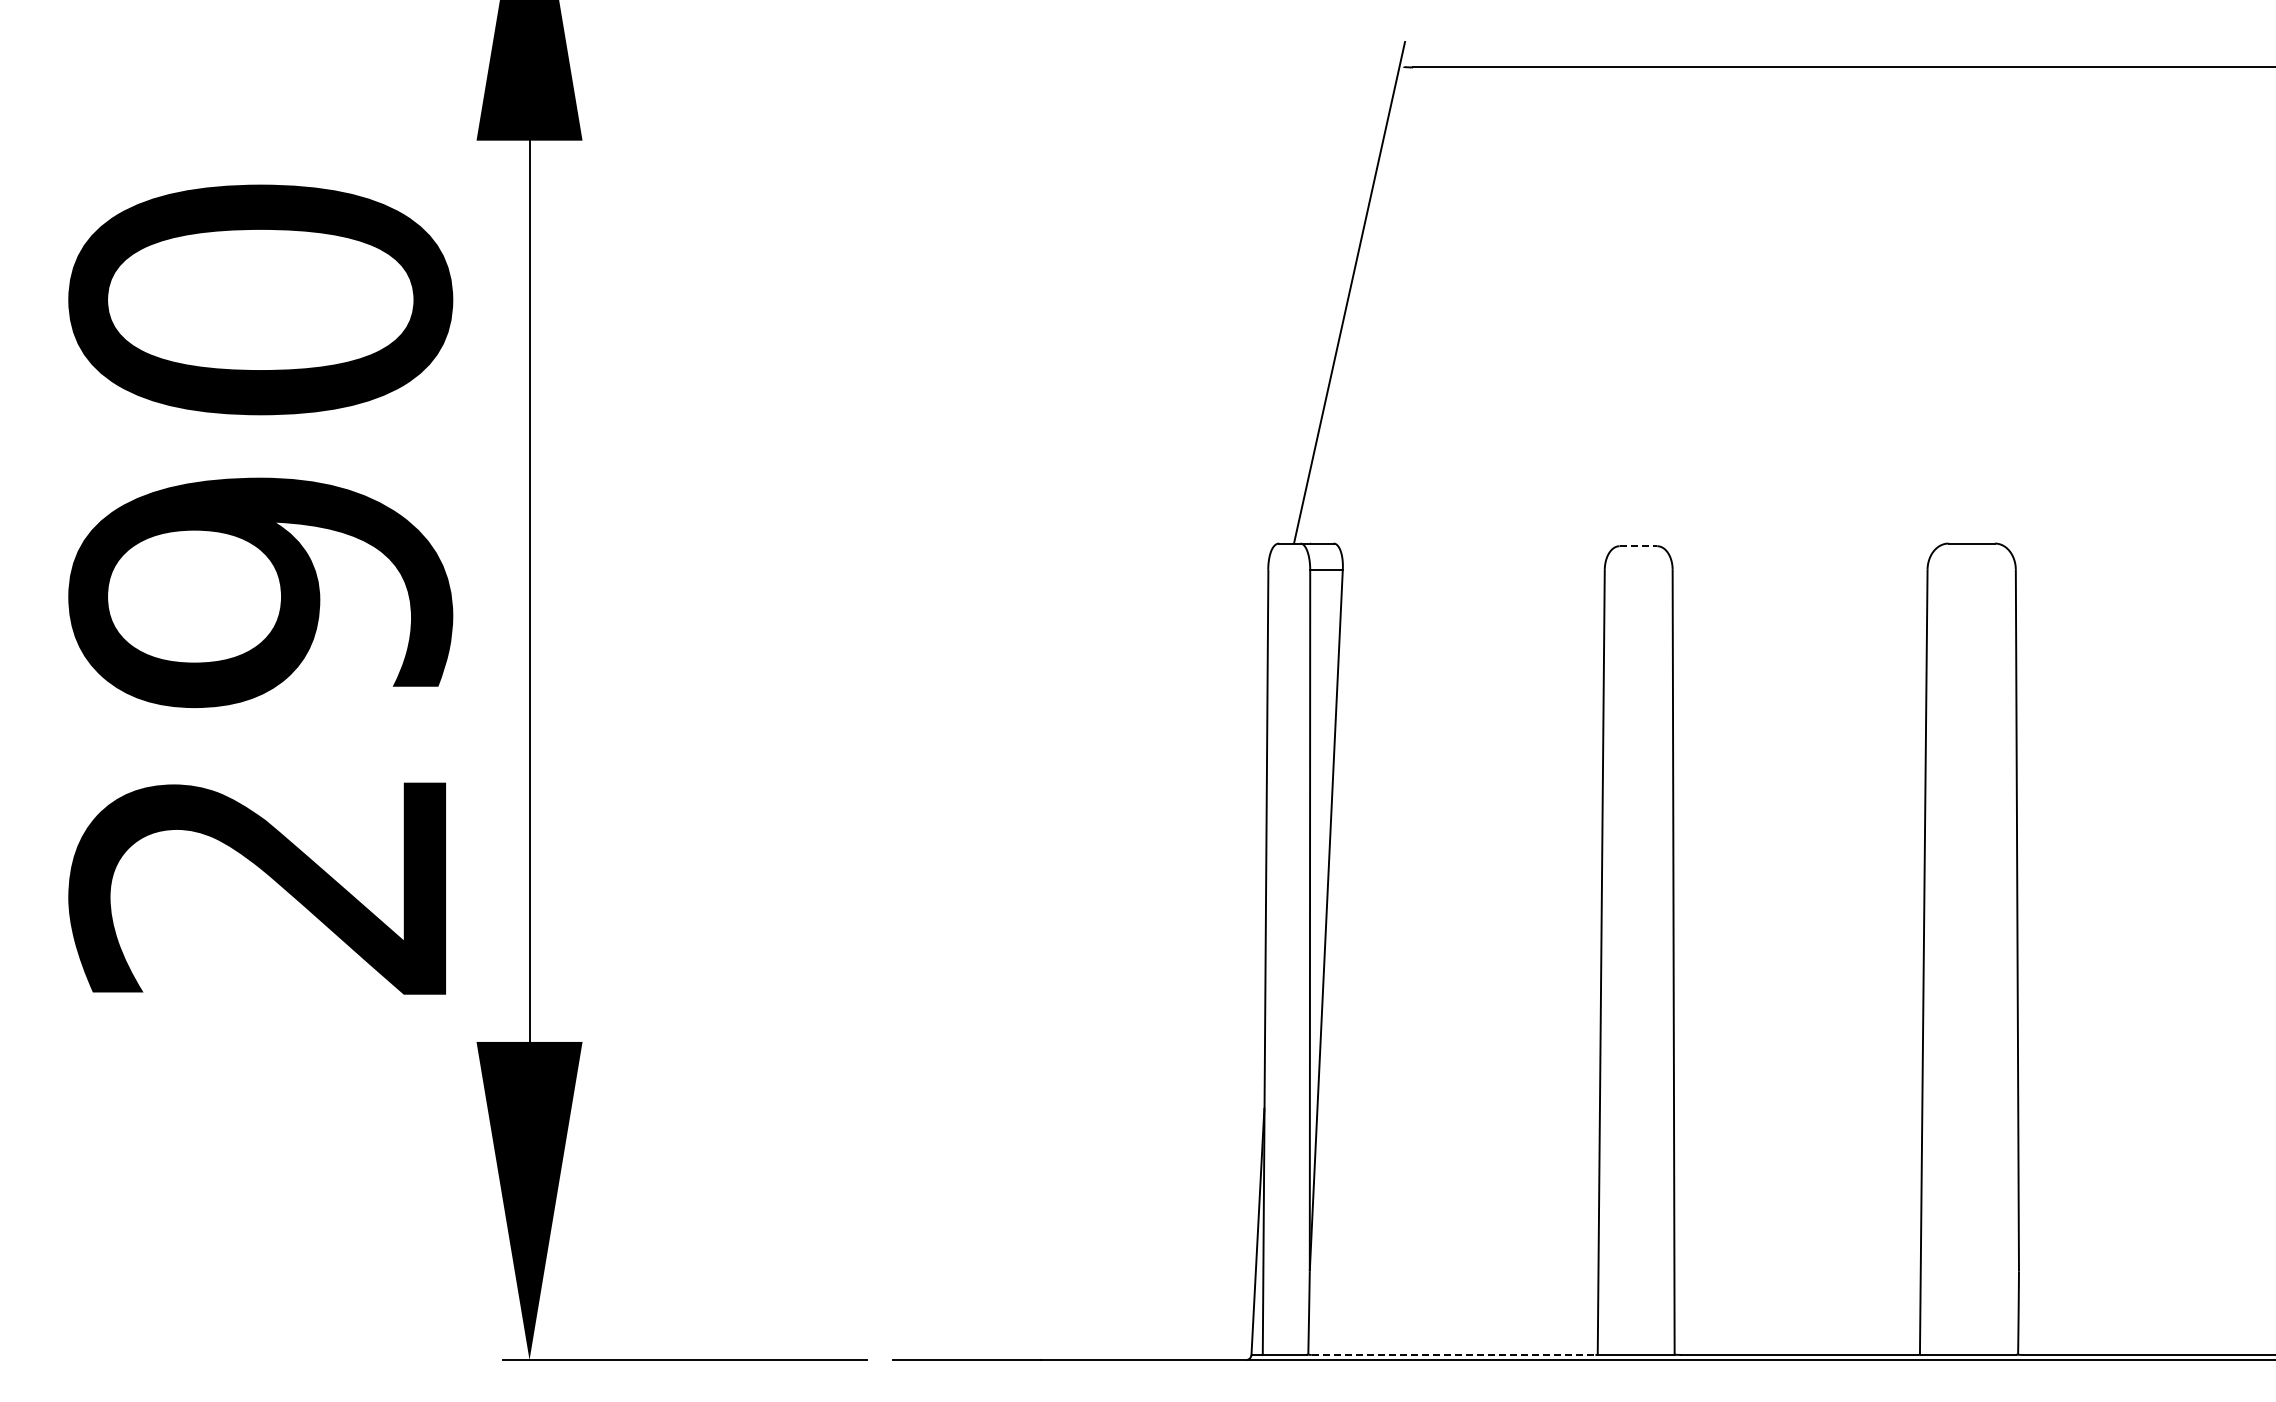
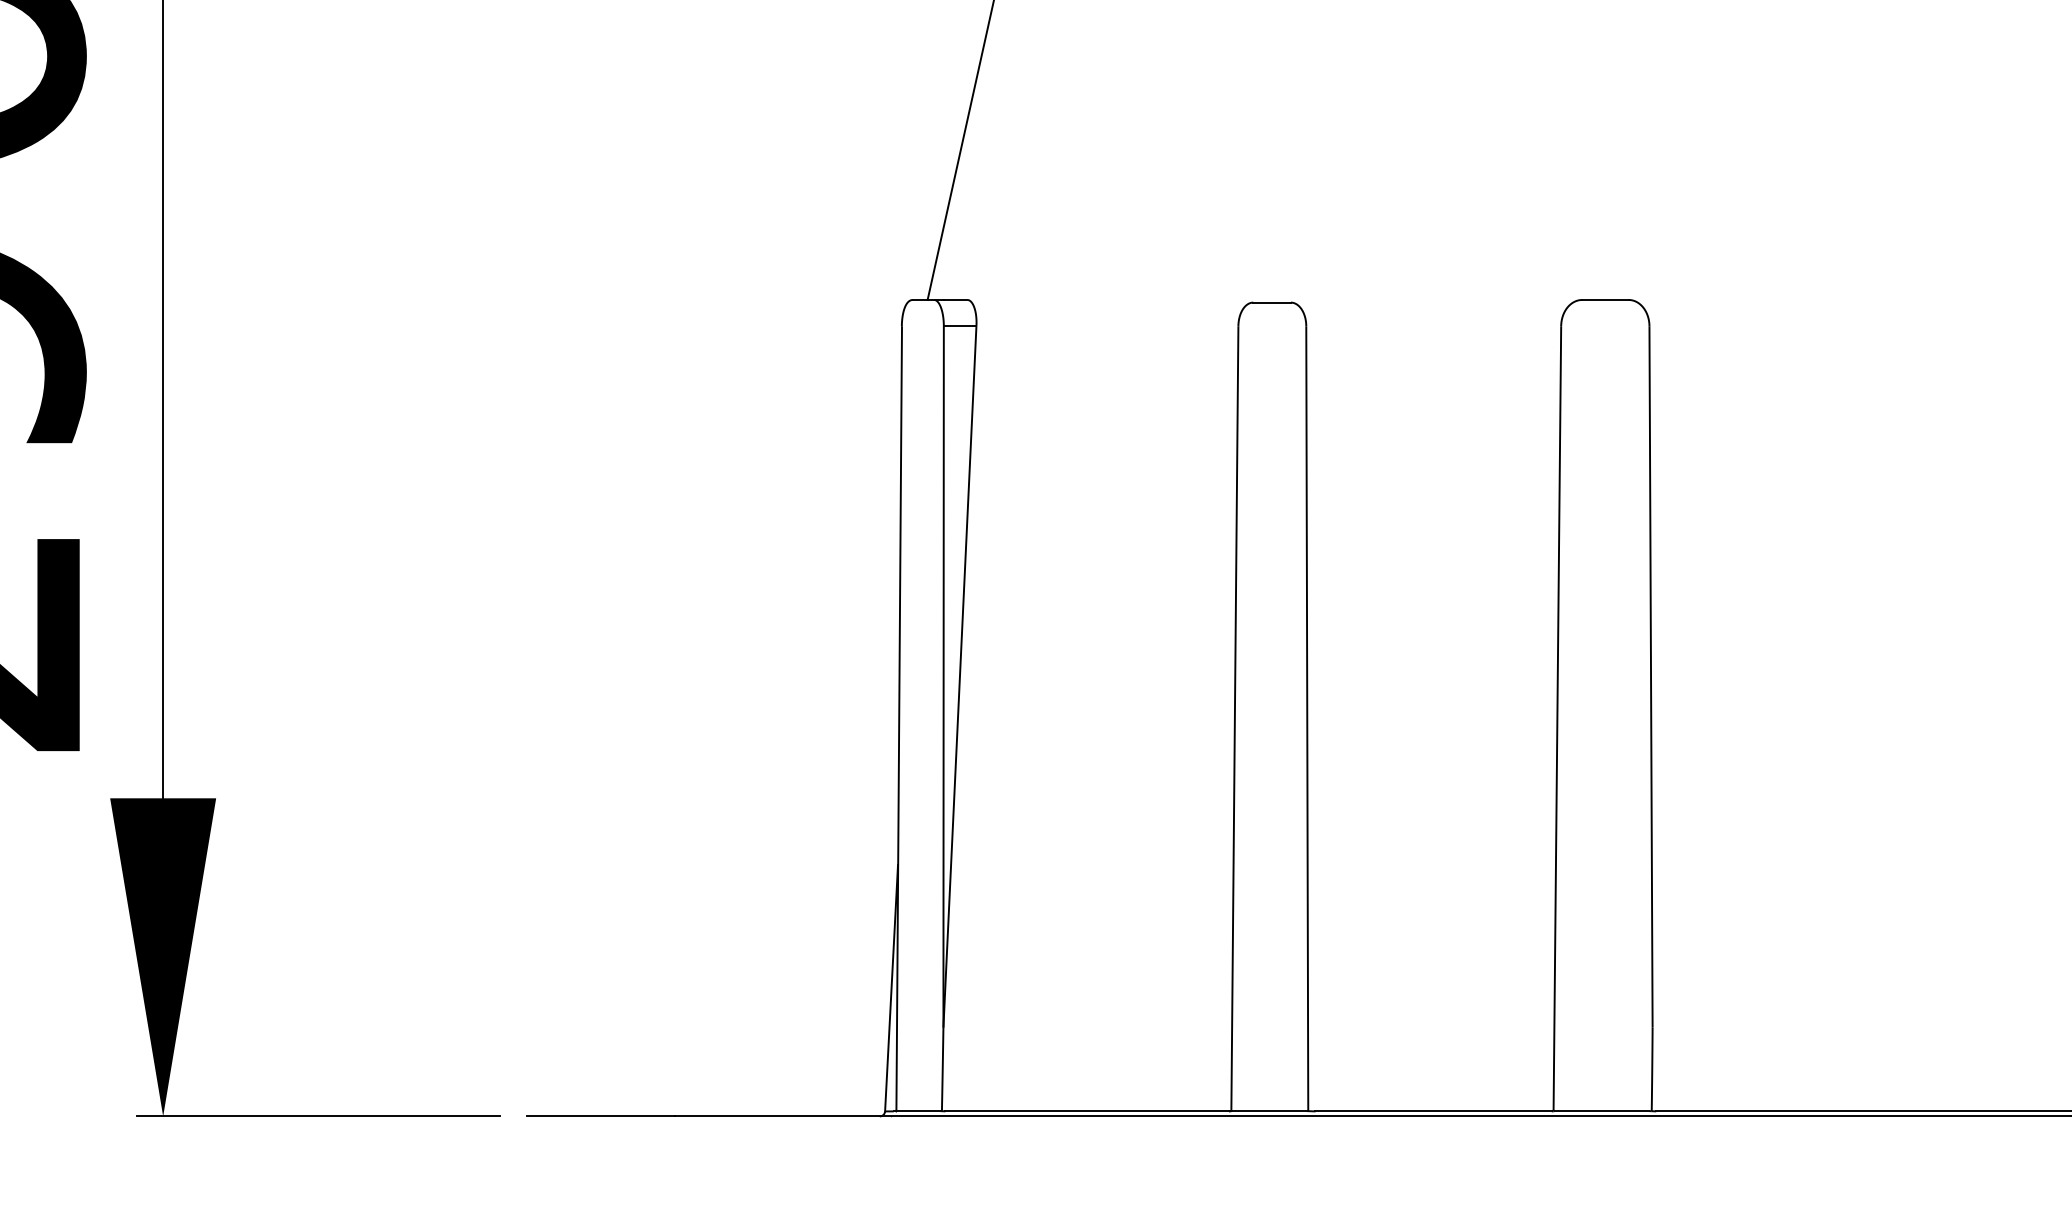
line: (1638, 546) -> (1272, 302), dashed -> solid
line: (1454, 1354) -> (1088, 1110), dashed -> solid

